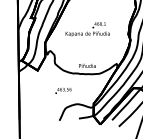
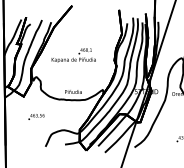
text: (63, 90) -> (36, 116), moved

